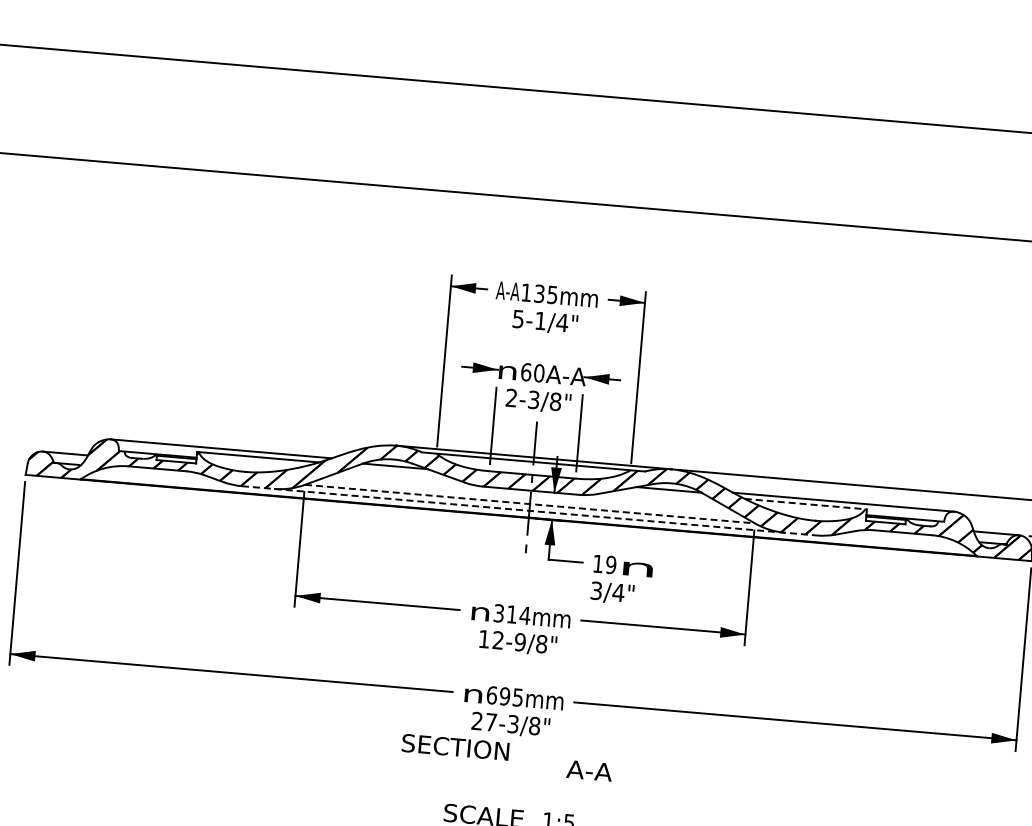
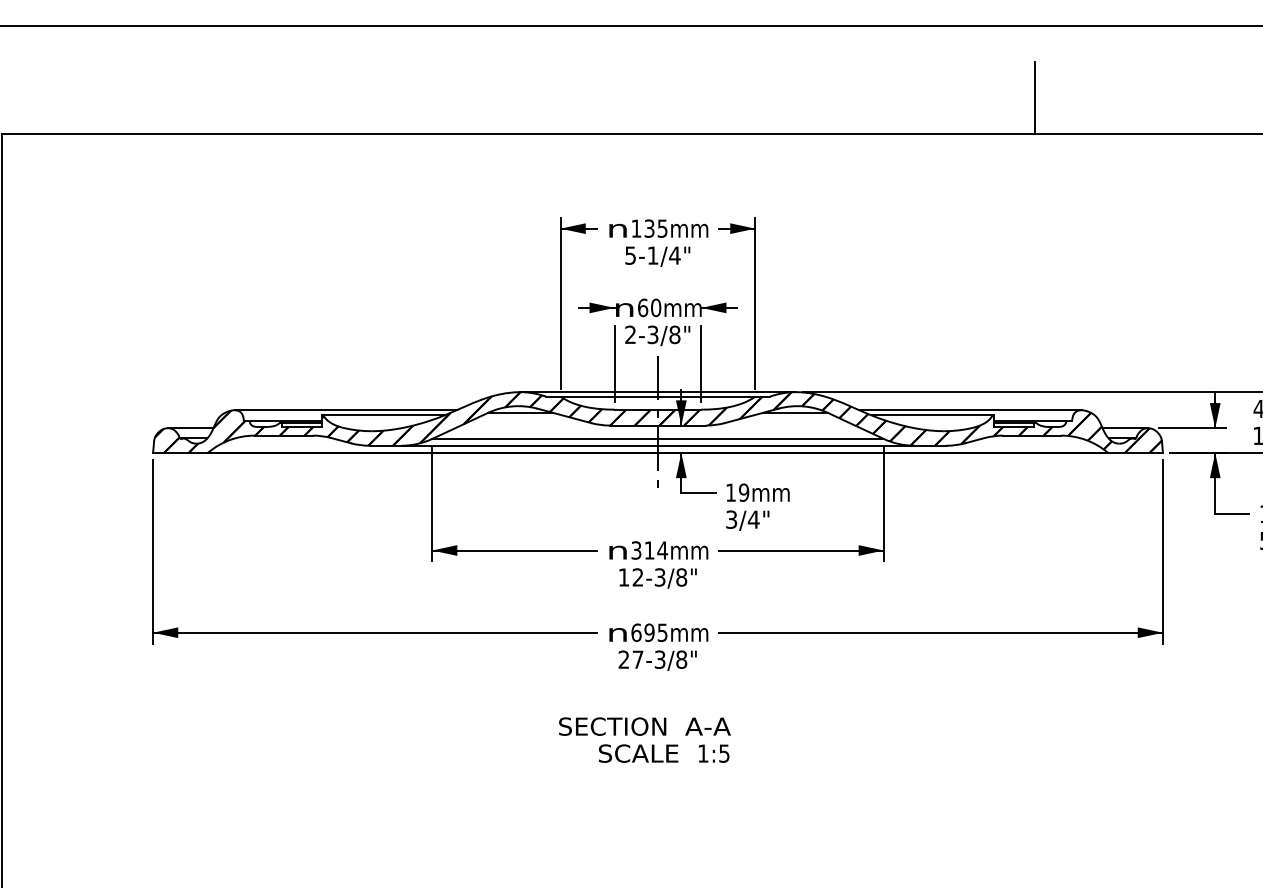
line: (935, 197) -> (1035, 98), added
text: (507, 290) -> (617, 228), A-A -> n
text: (566, 375) -> (683, 307), A-A -> mm
line: (530, 503) -> (658, 438), dashed -> solid
line: (806, 504) -> (933, 415), dashed -> solid
line: (529, 510) -> (658, 445), dashed -> solid
text: (637, 569) -> (770, 494), n -> mm
text: (519, 642) -> (659, 577), 12-9/8" -> 12-3/8"
text: (455, 747) -> (612, 726), moved
text: (588, 770) -> (707, 726), moved

